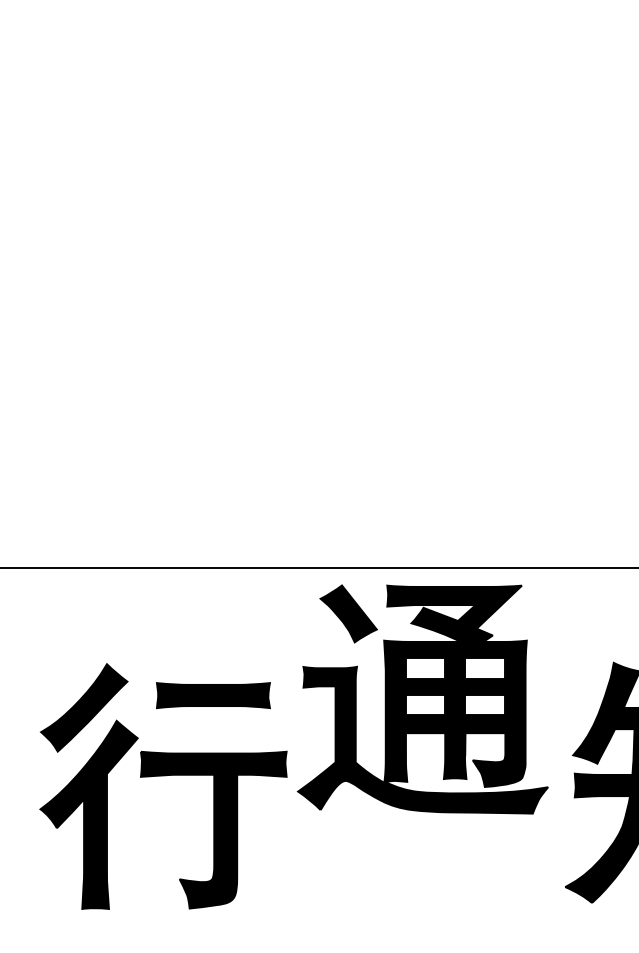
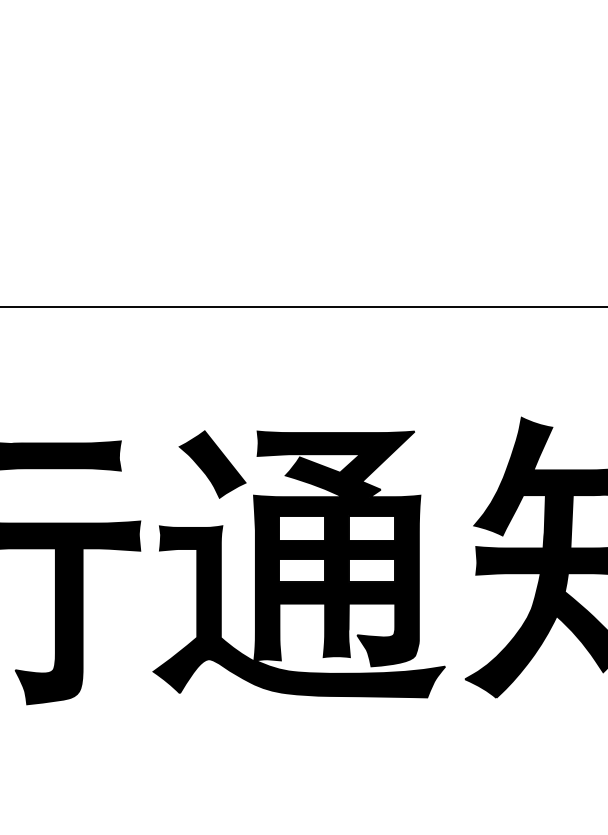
part: (422, 699) -> (298, 564), moved

